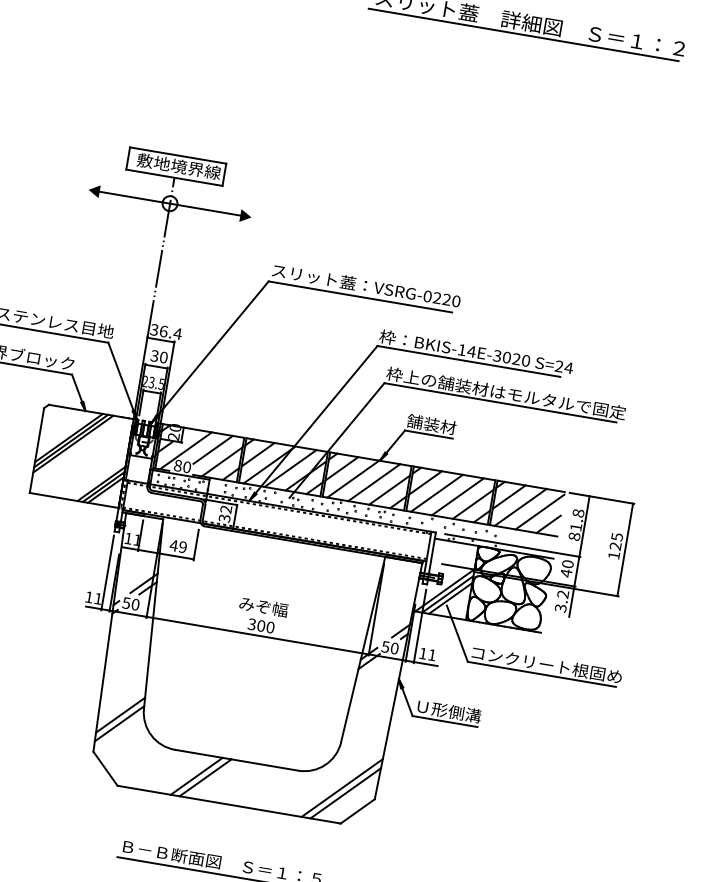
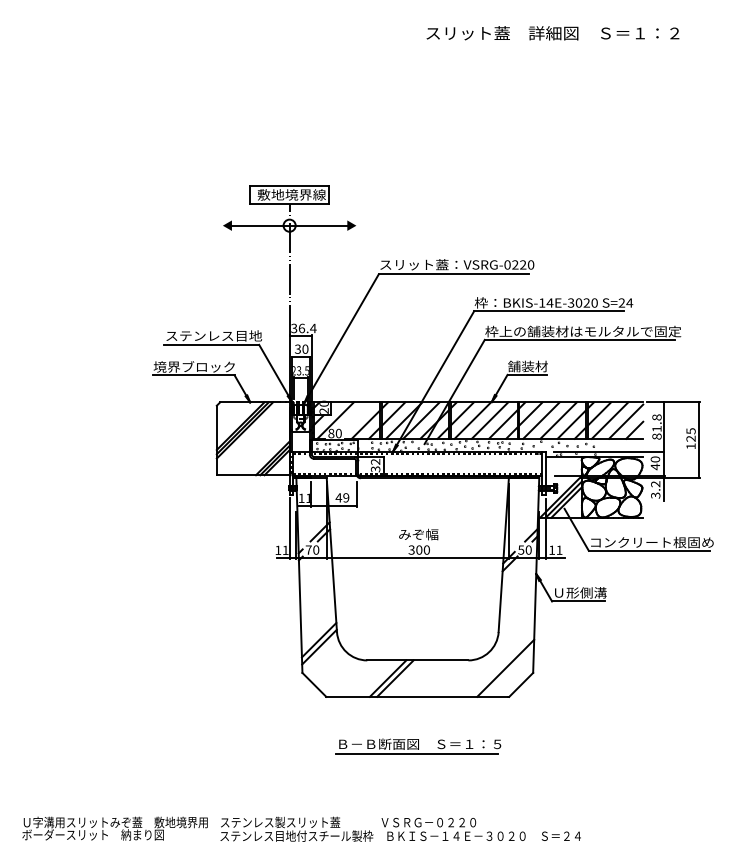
line: (523, 34) -> (548, 43), removed
line: (213, 449) -> (357, 415), removed
text: (126, 602) -> (308, 549), 50 -> 70
line: (344, 792) -> (508, 671), removed

